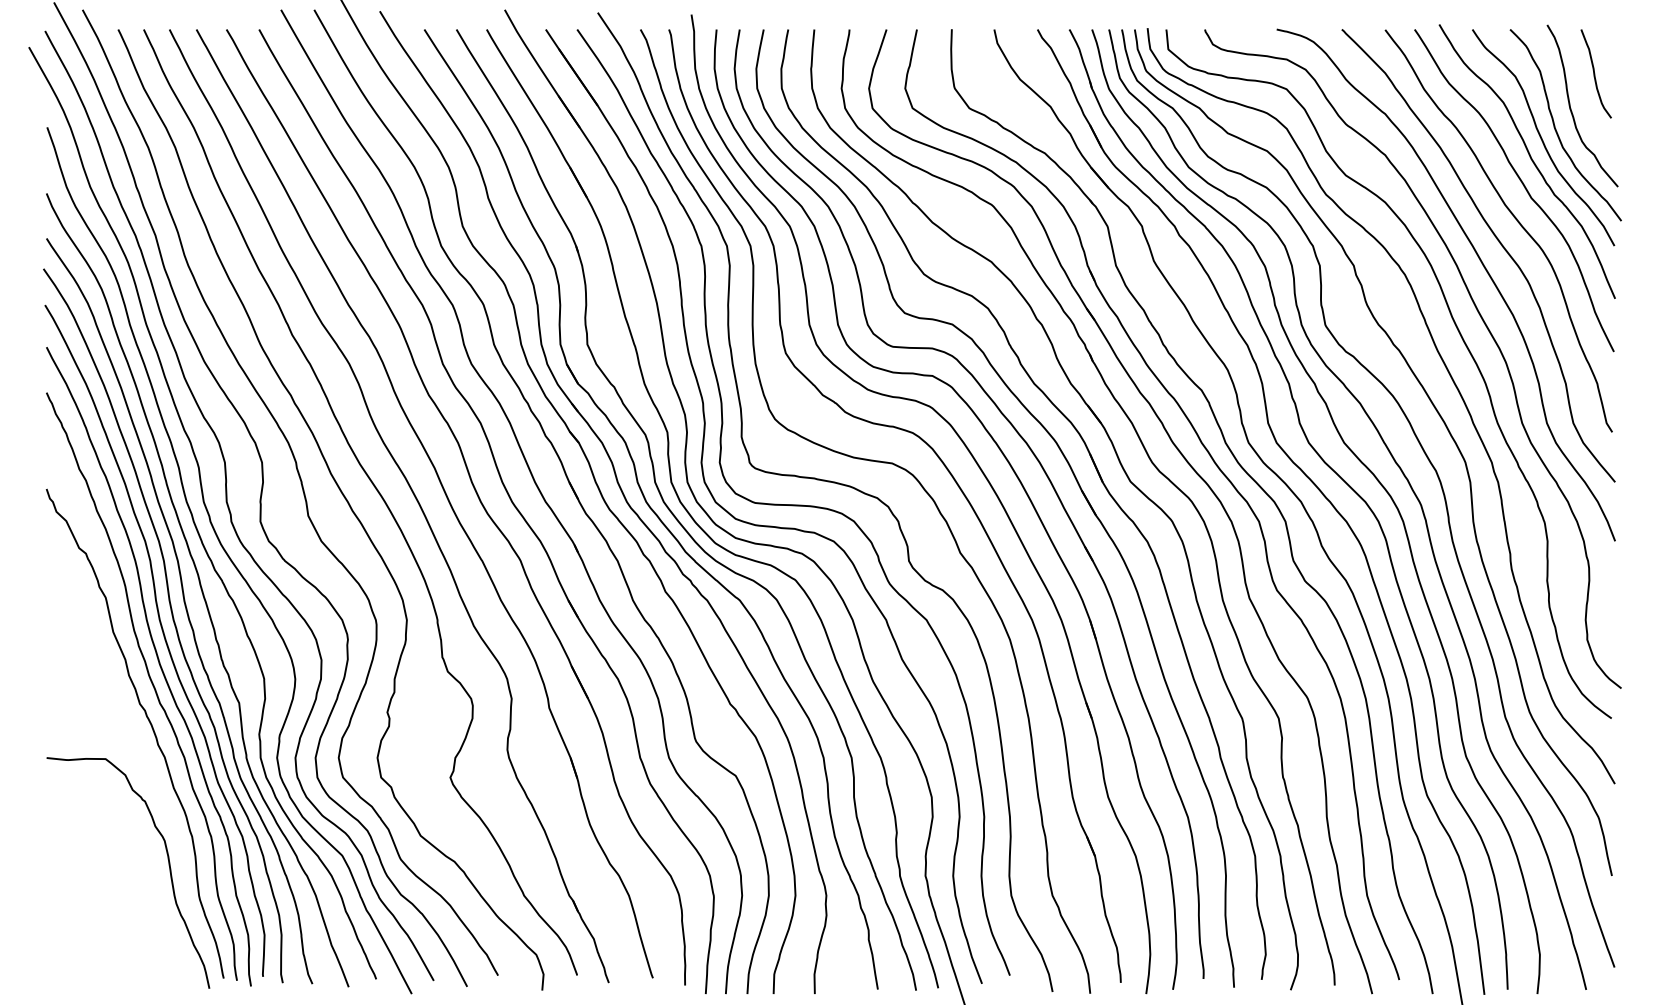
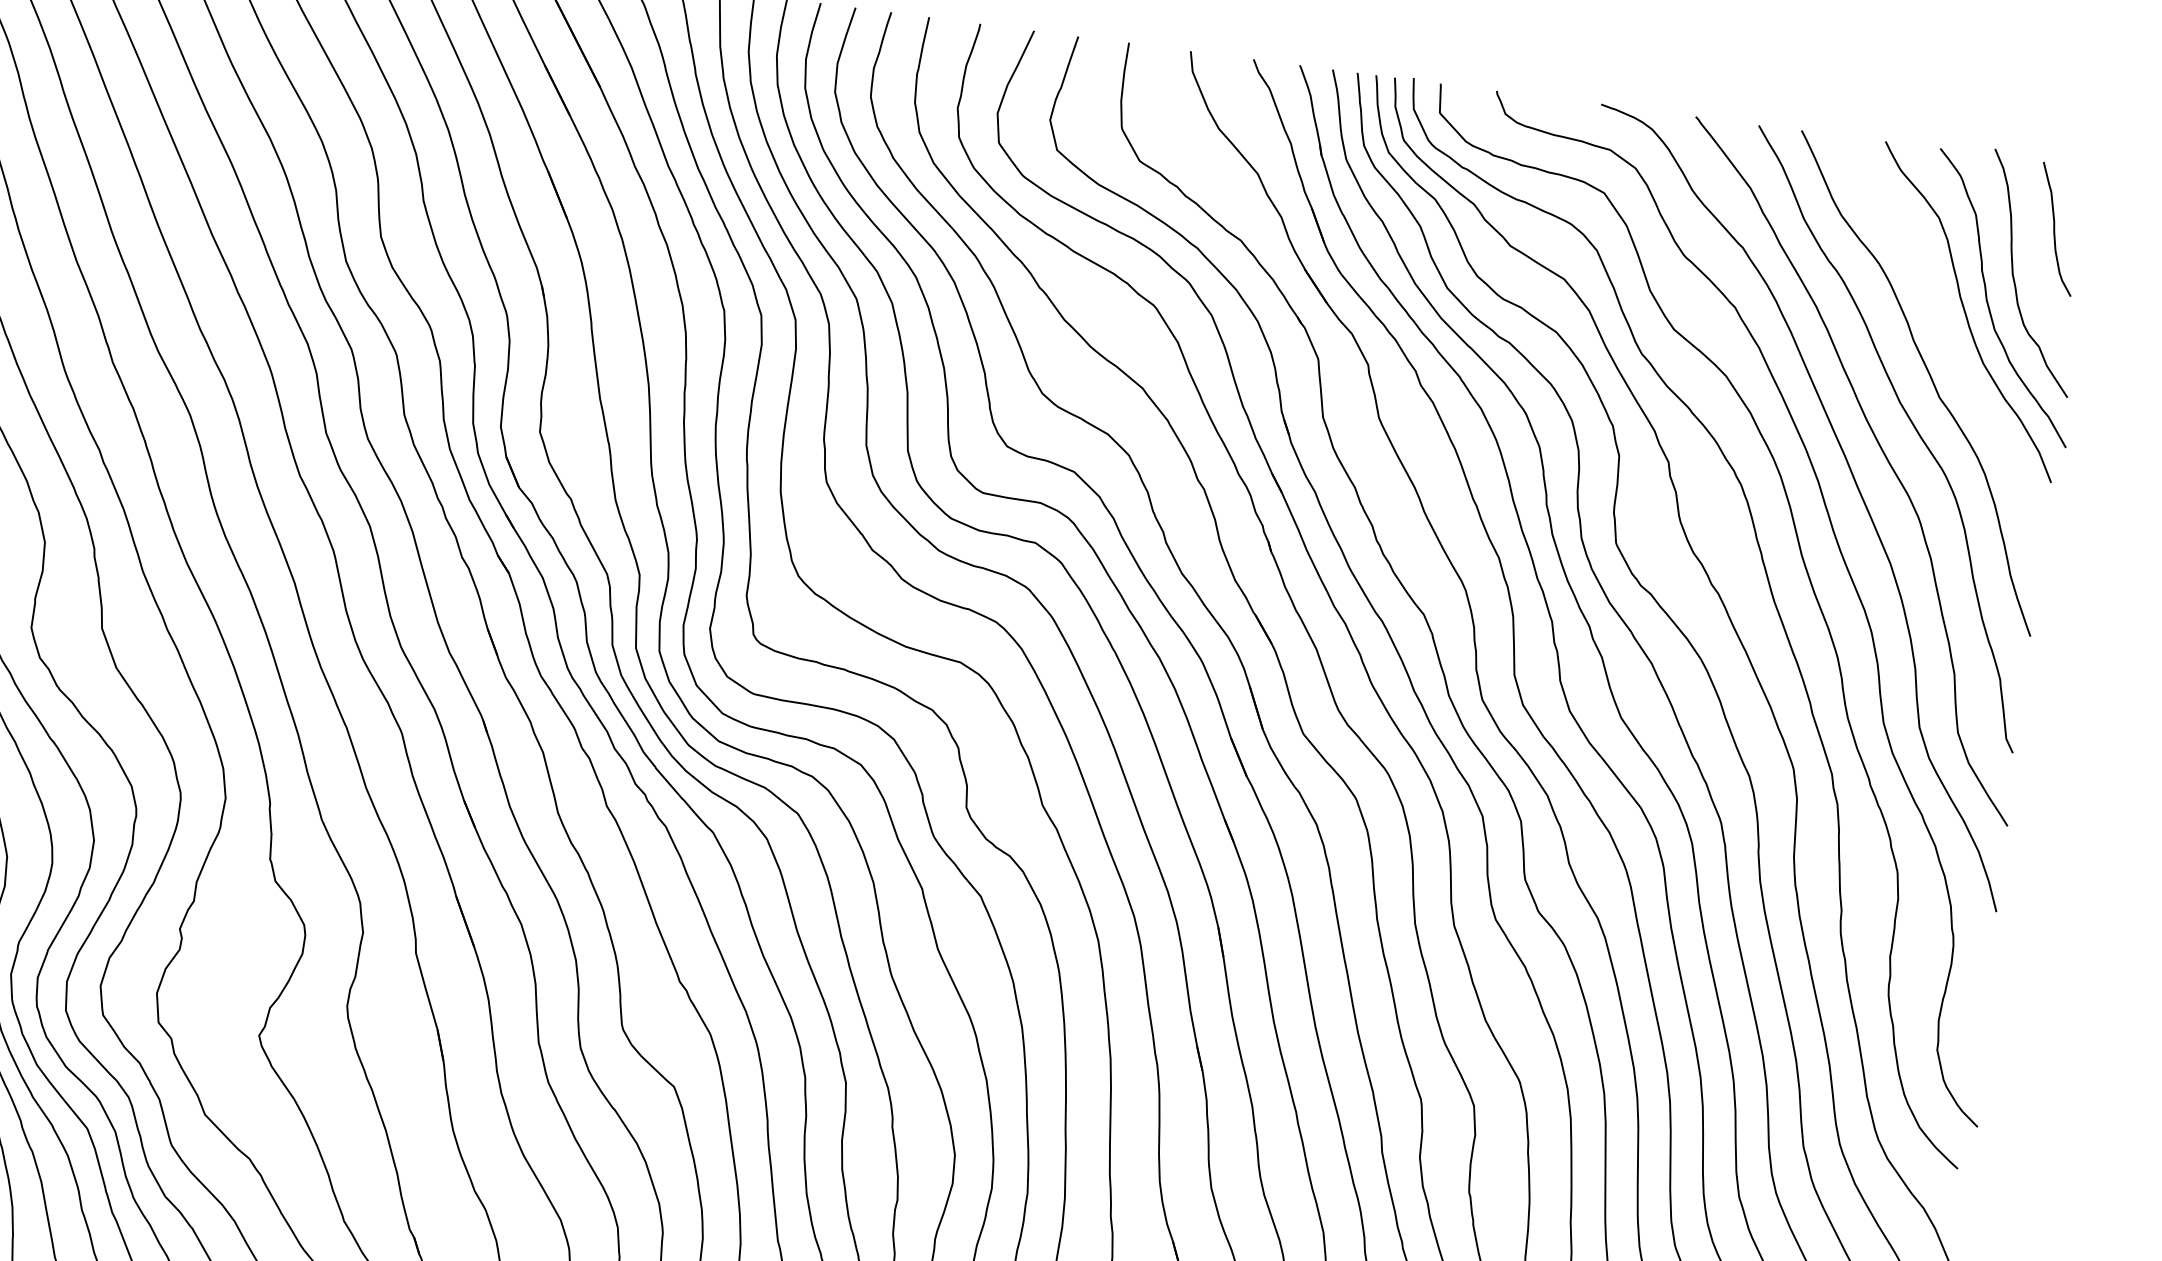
curve: (1530, 159) -> (1945, 341), removed

